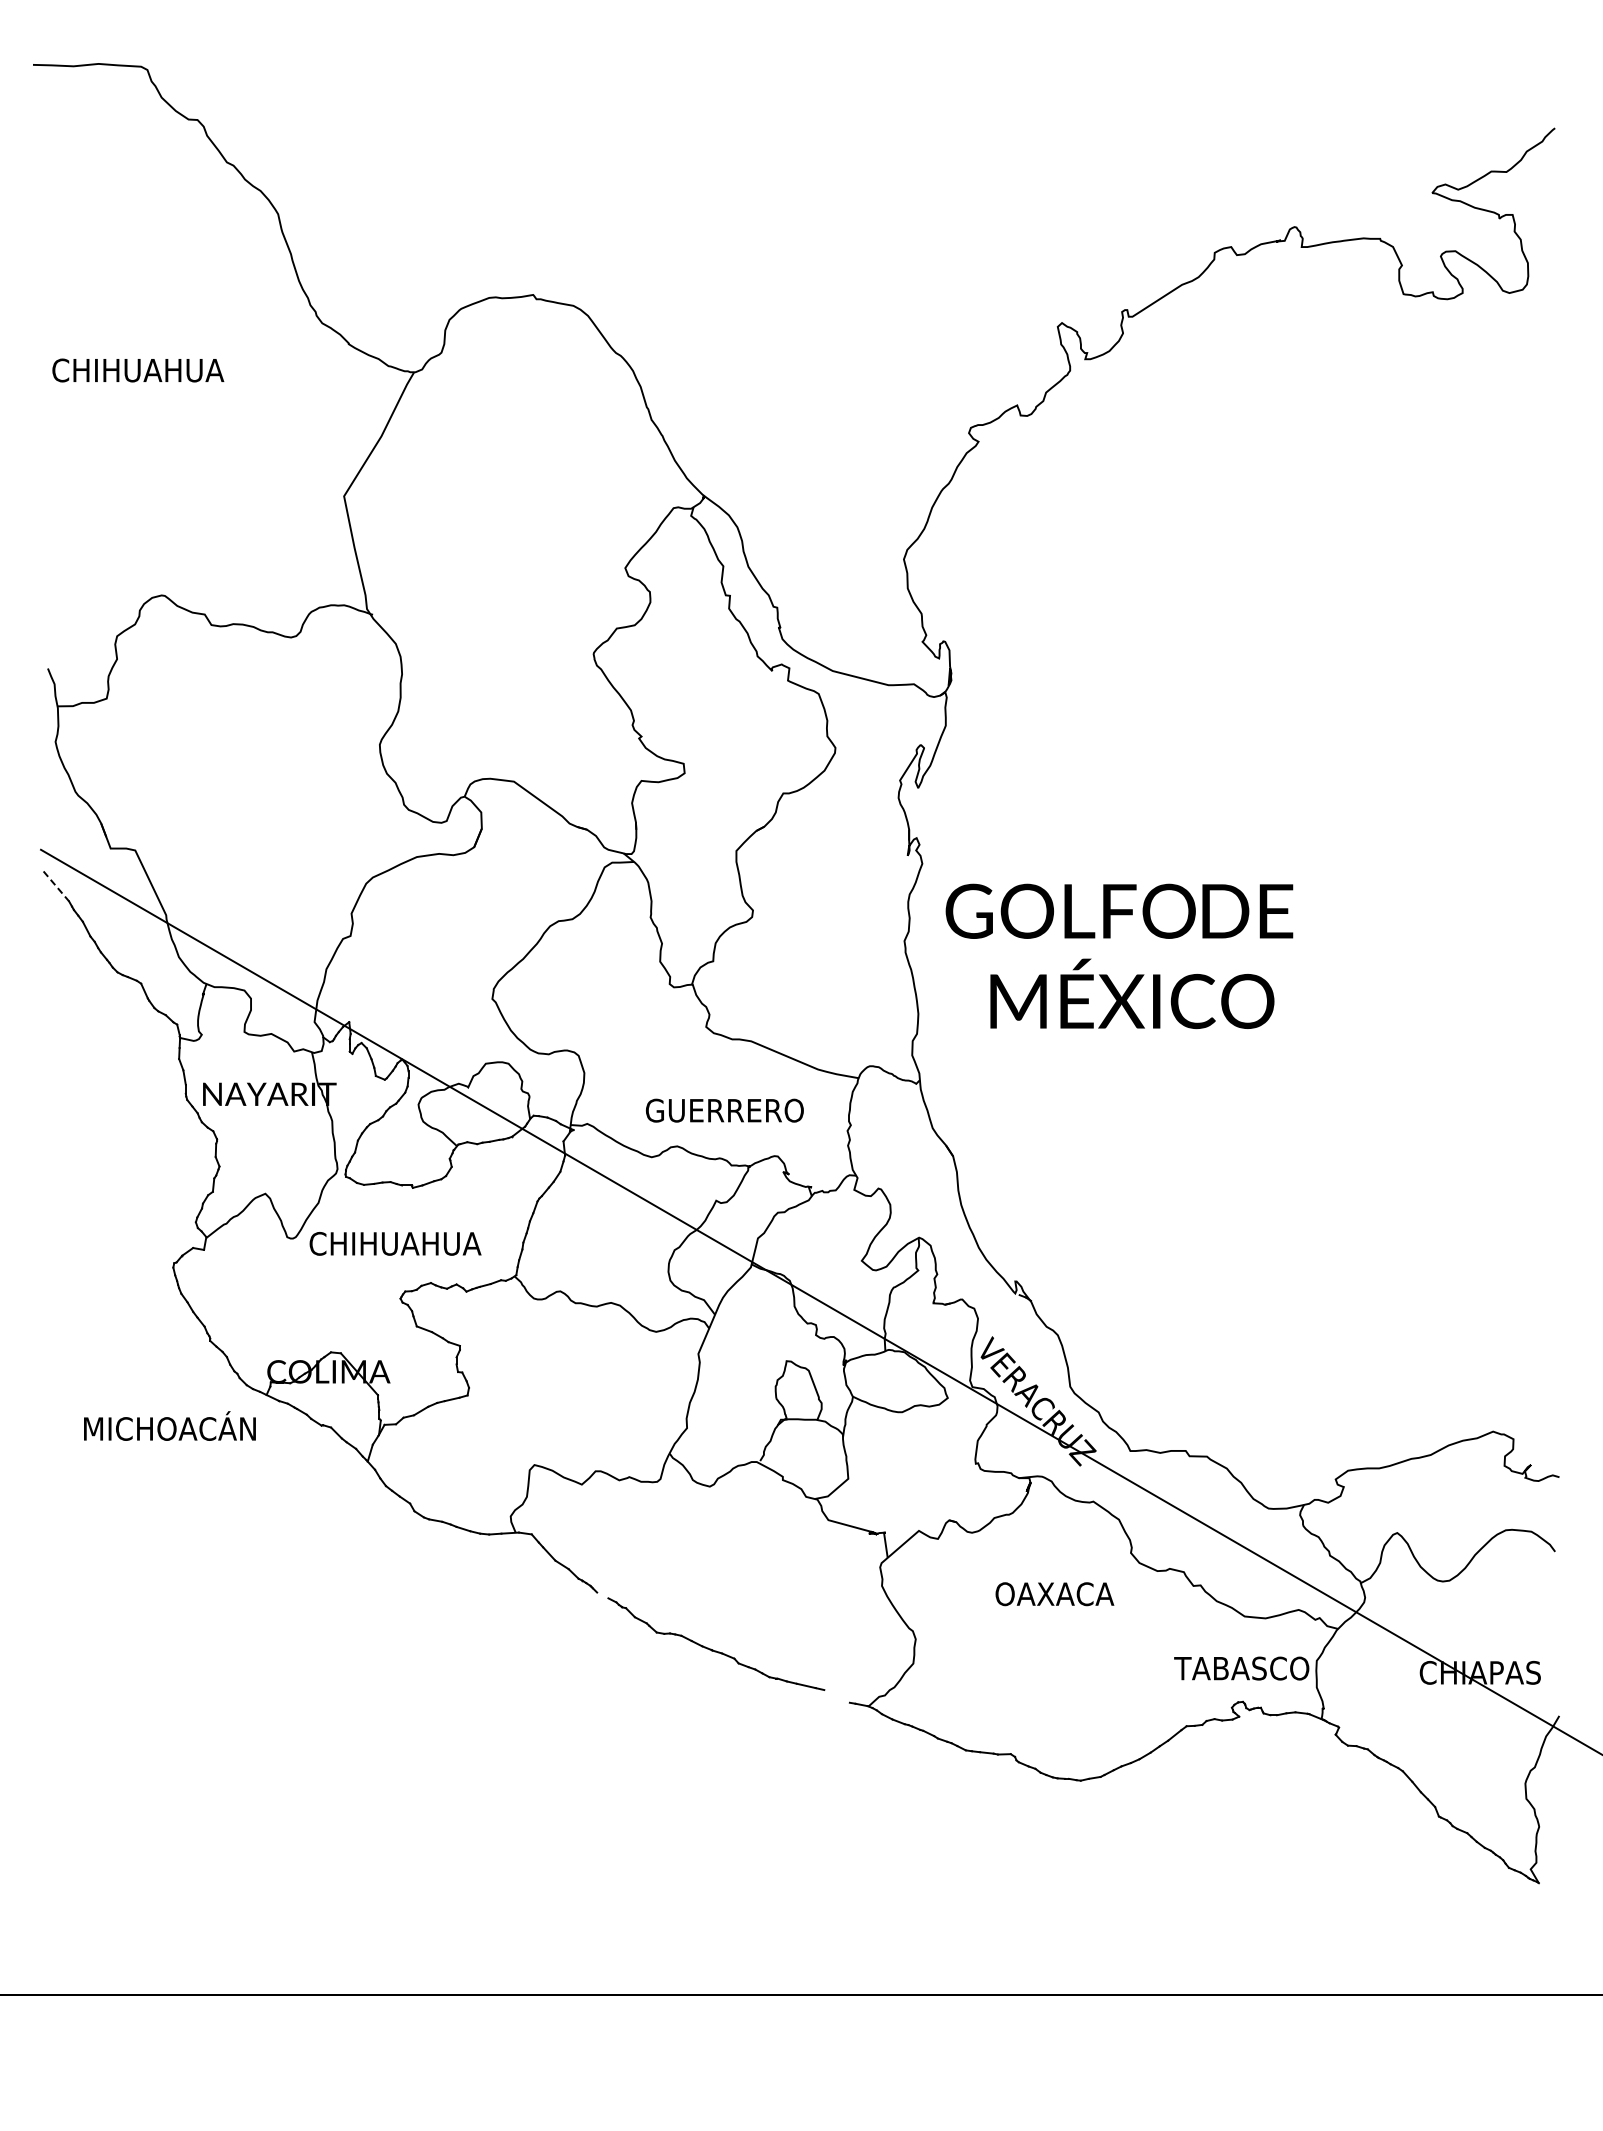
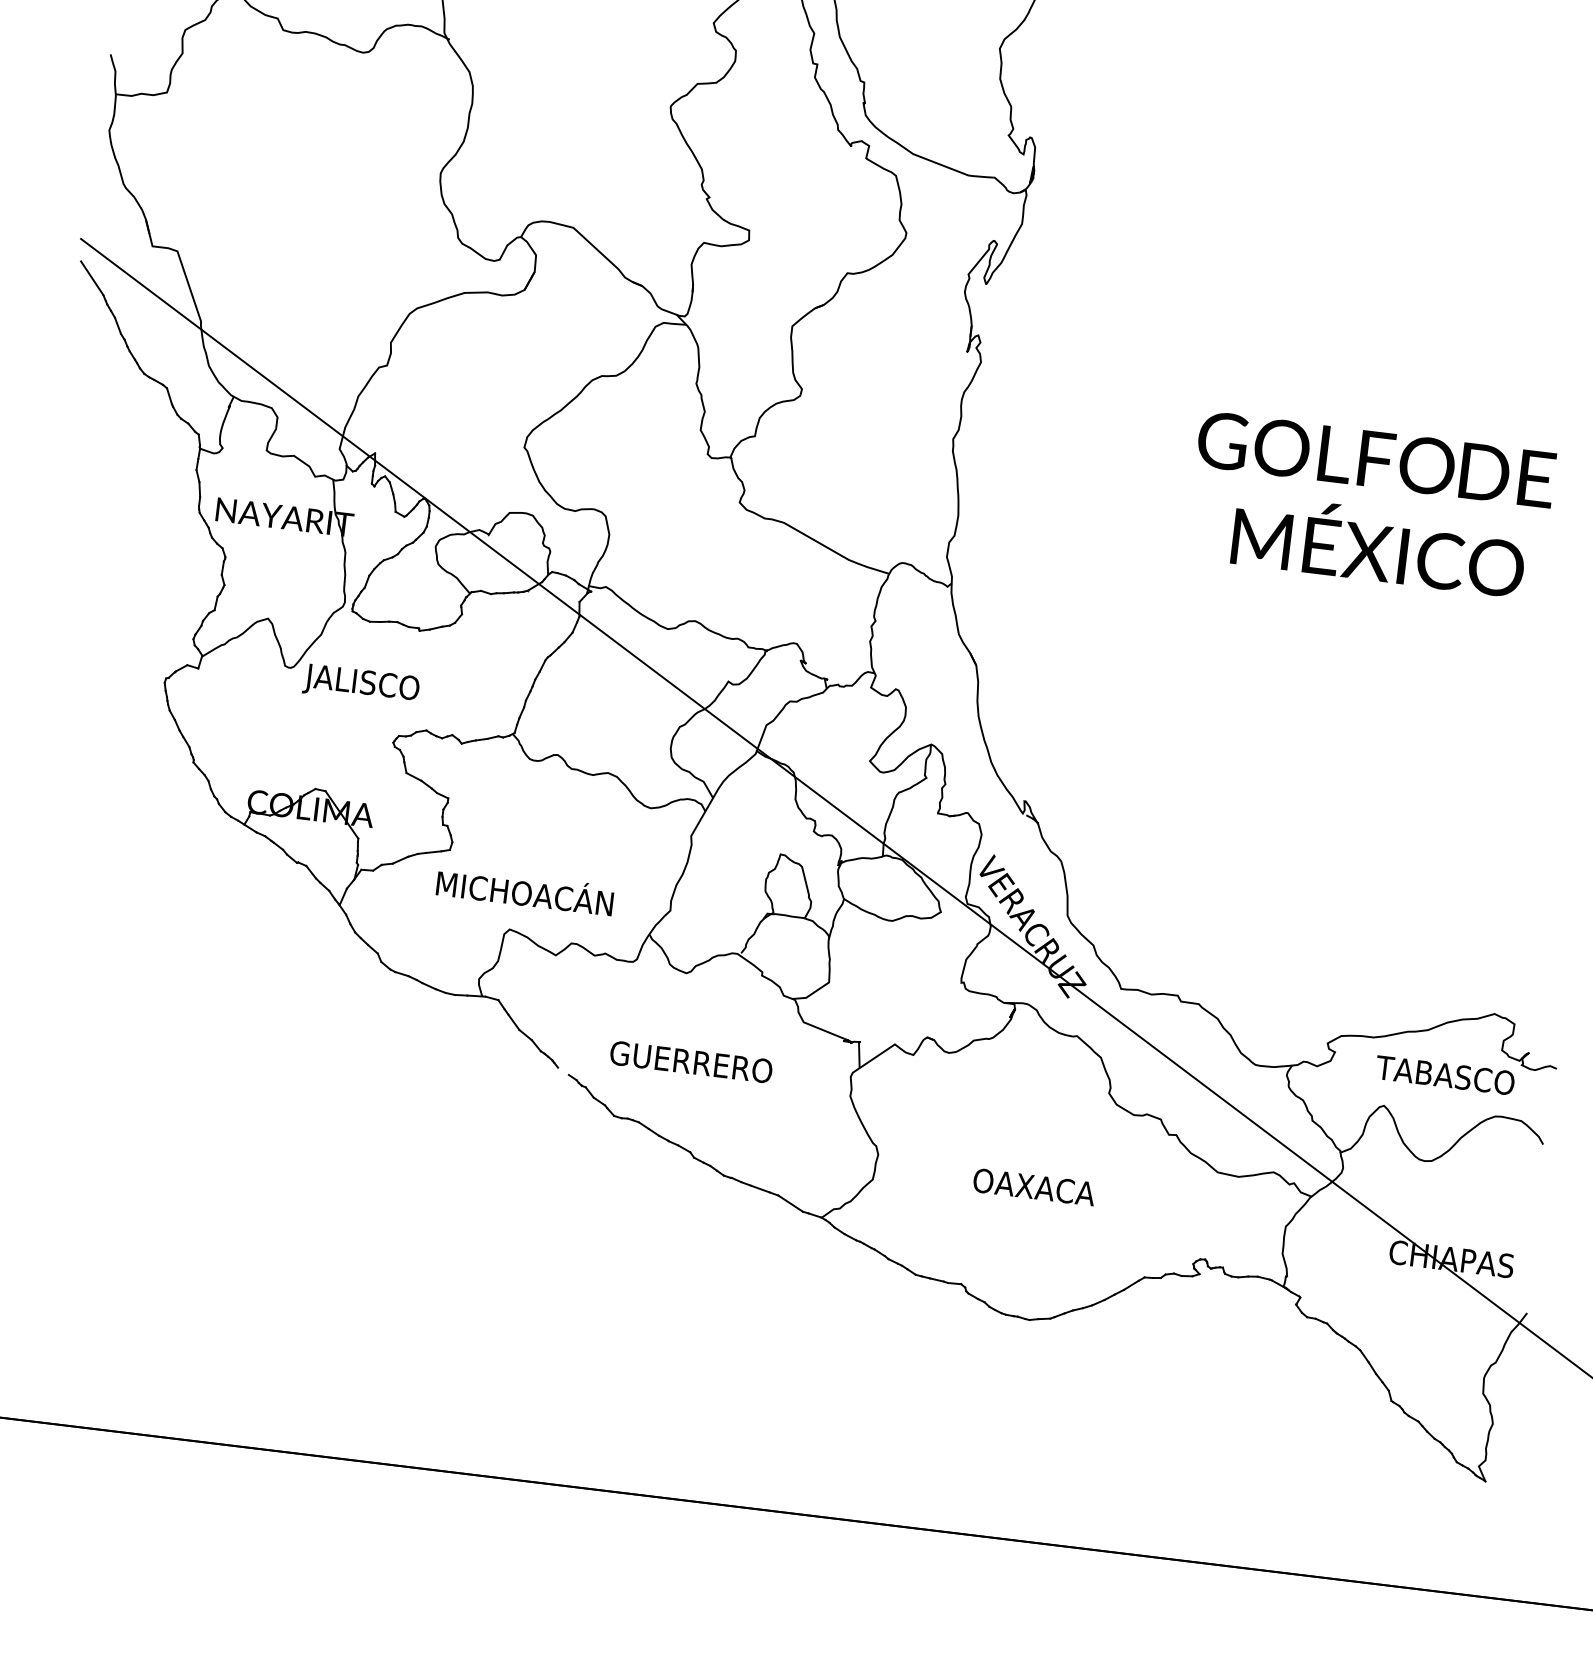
line: (56, 886) -> (92, 278), dashed -> solid
text: (1119, 956) -> (1370, 505), moved
text: (724, 1110) -> (690, 1061), moved
text: (393, 1246) -> (392, 688), CHIHUAHUA -> JALISCO
text: (169, 1425) -> (524, 890), moved
text: (1054, 1594) -> (1033, 1187), moved
text: (1241, 1668) -> (1445, 1075), moved
line: (836, 1696) -> (790, 1203), added

